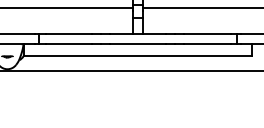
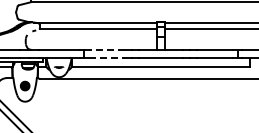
line: (68, 33) -> (106, 49), solid -> dashed
line: (68, 43) -> (106, 57), solid -> dashed

